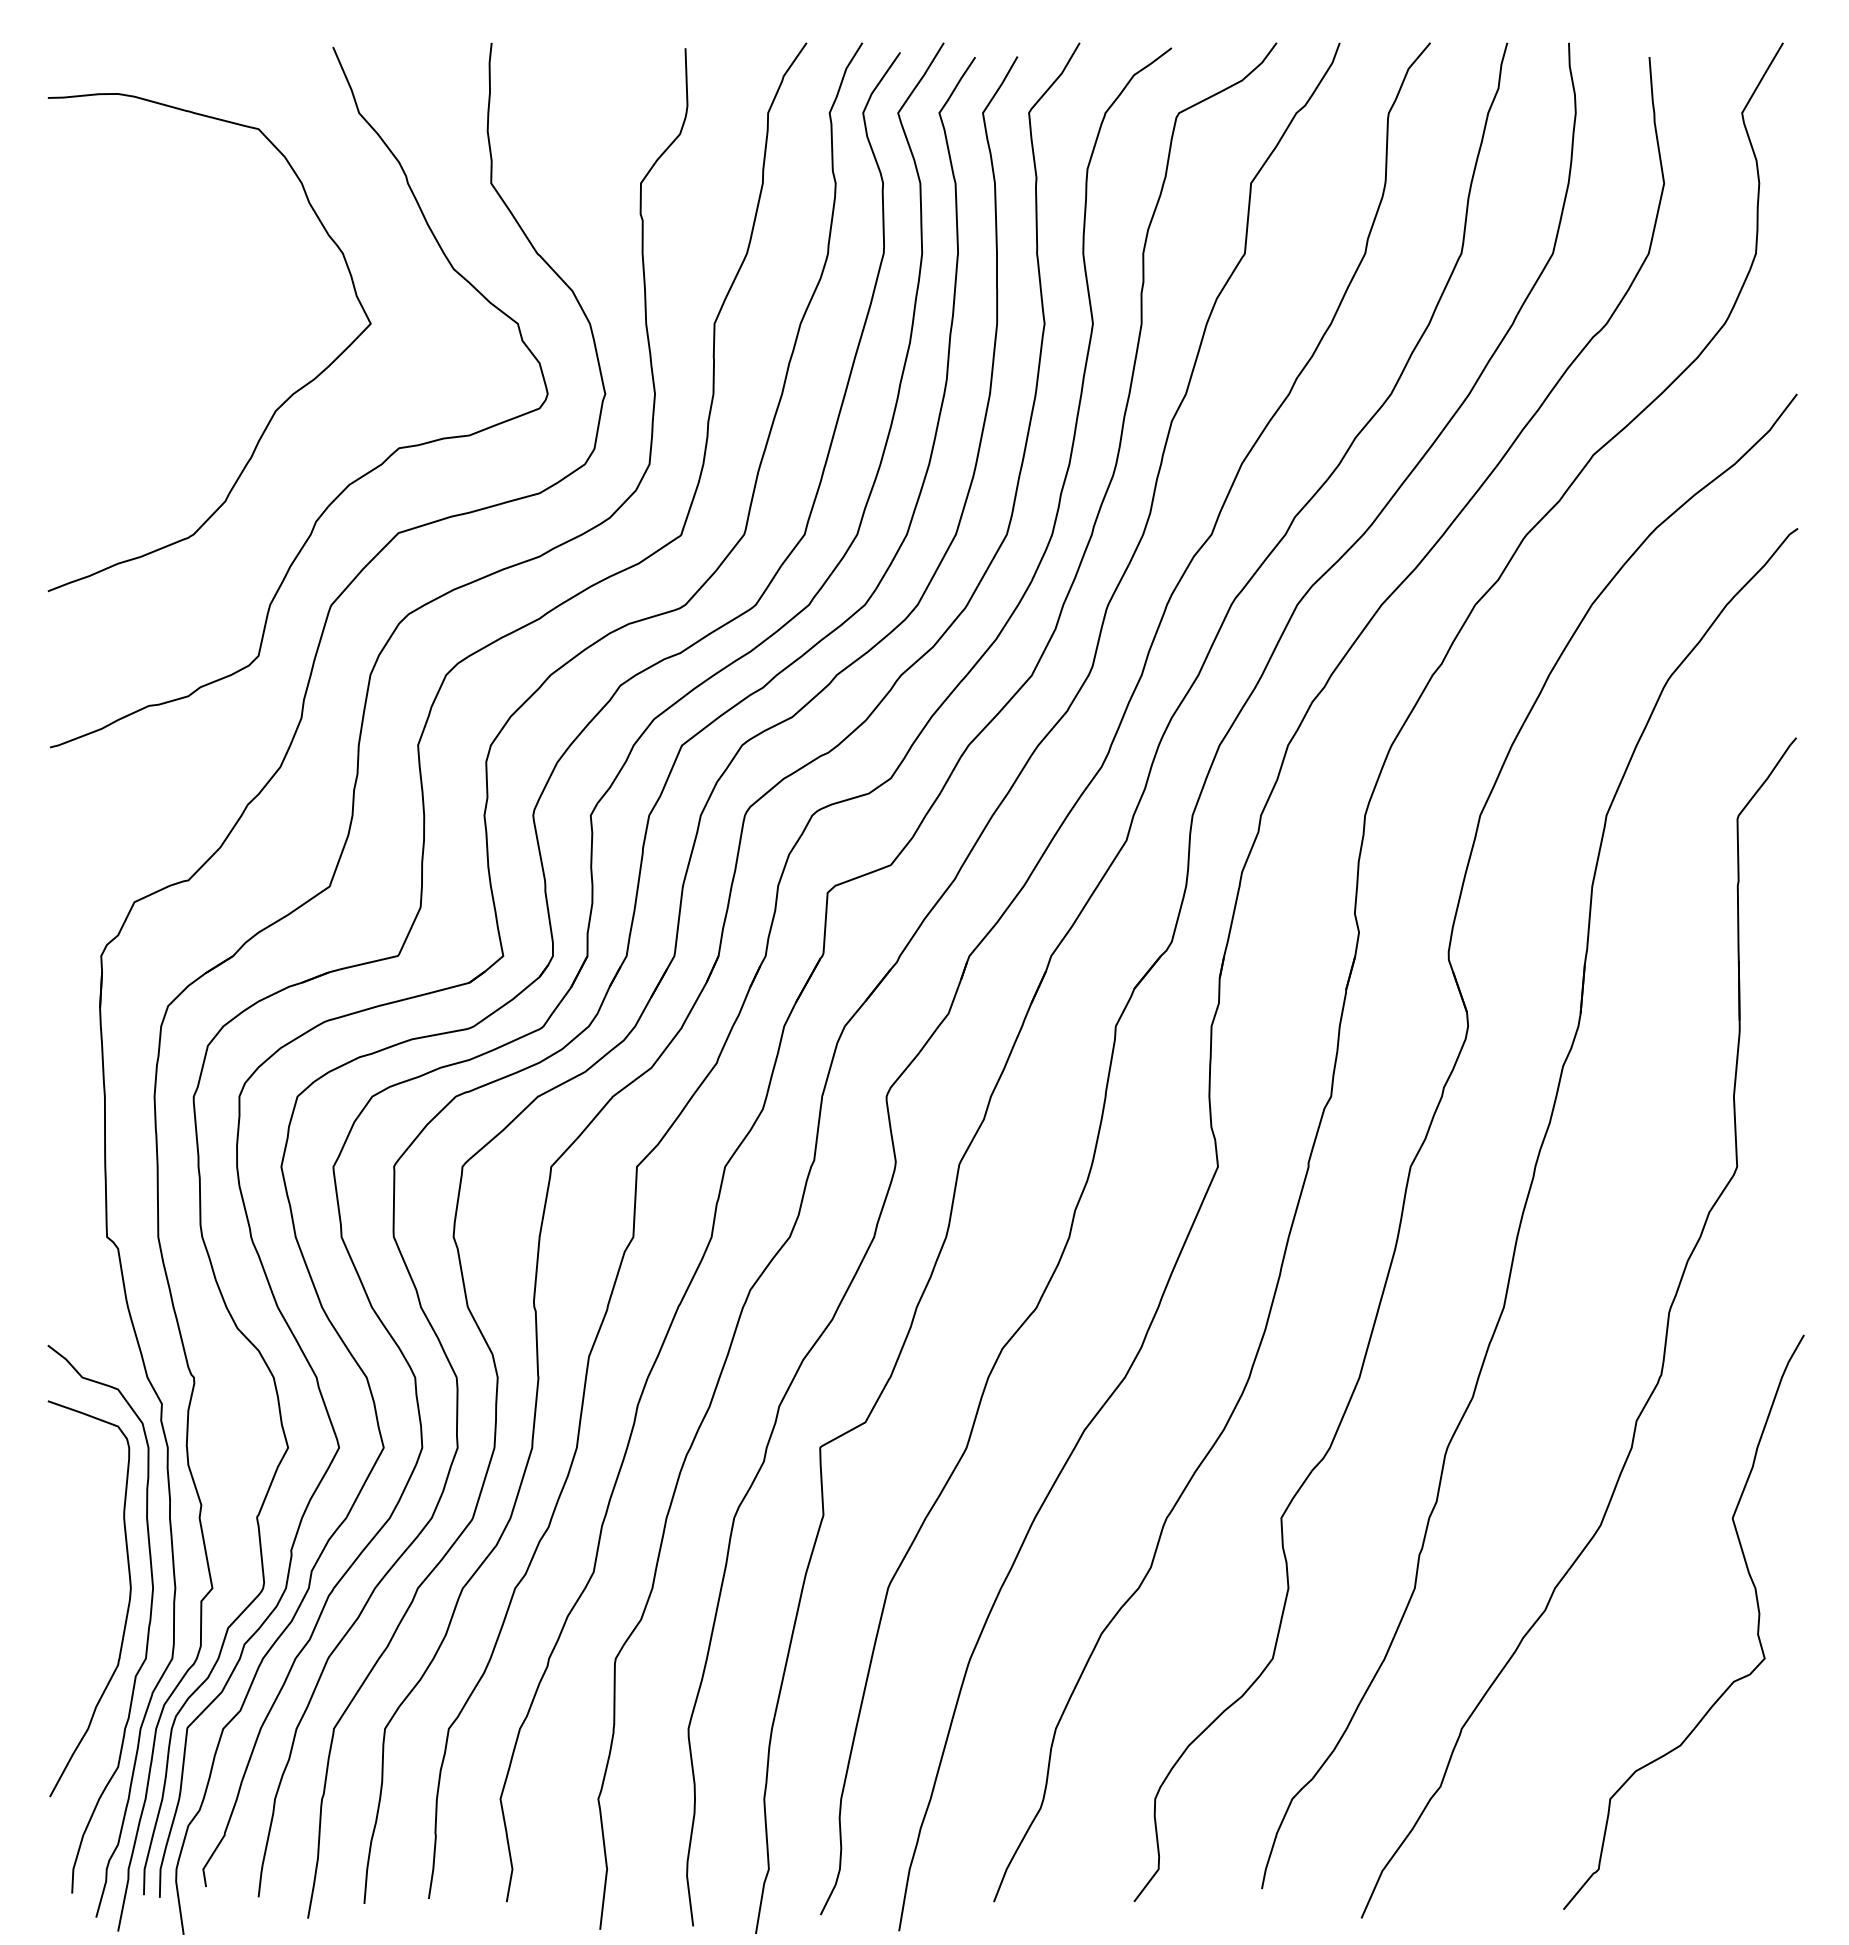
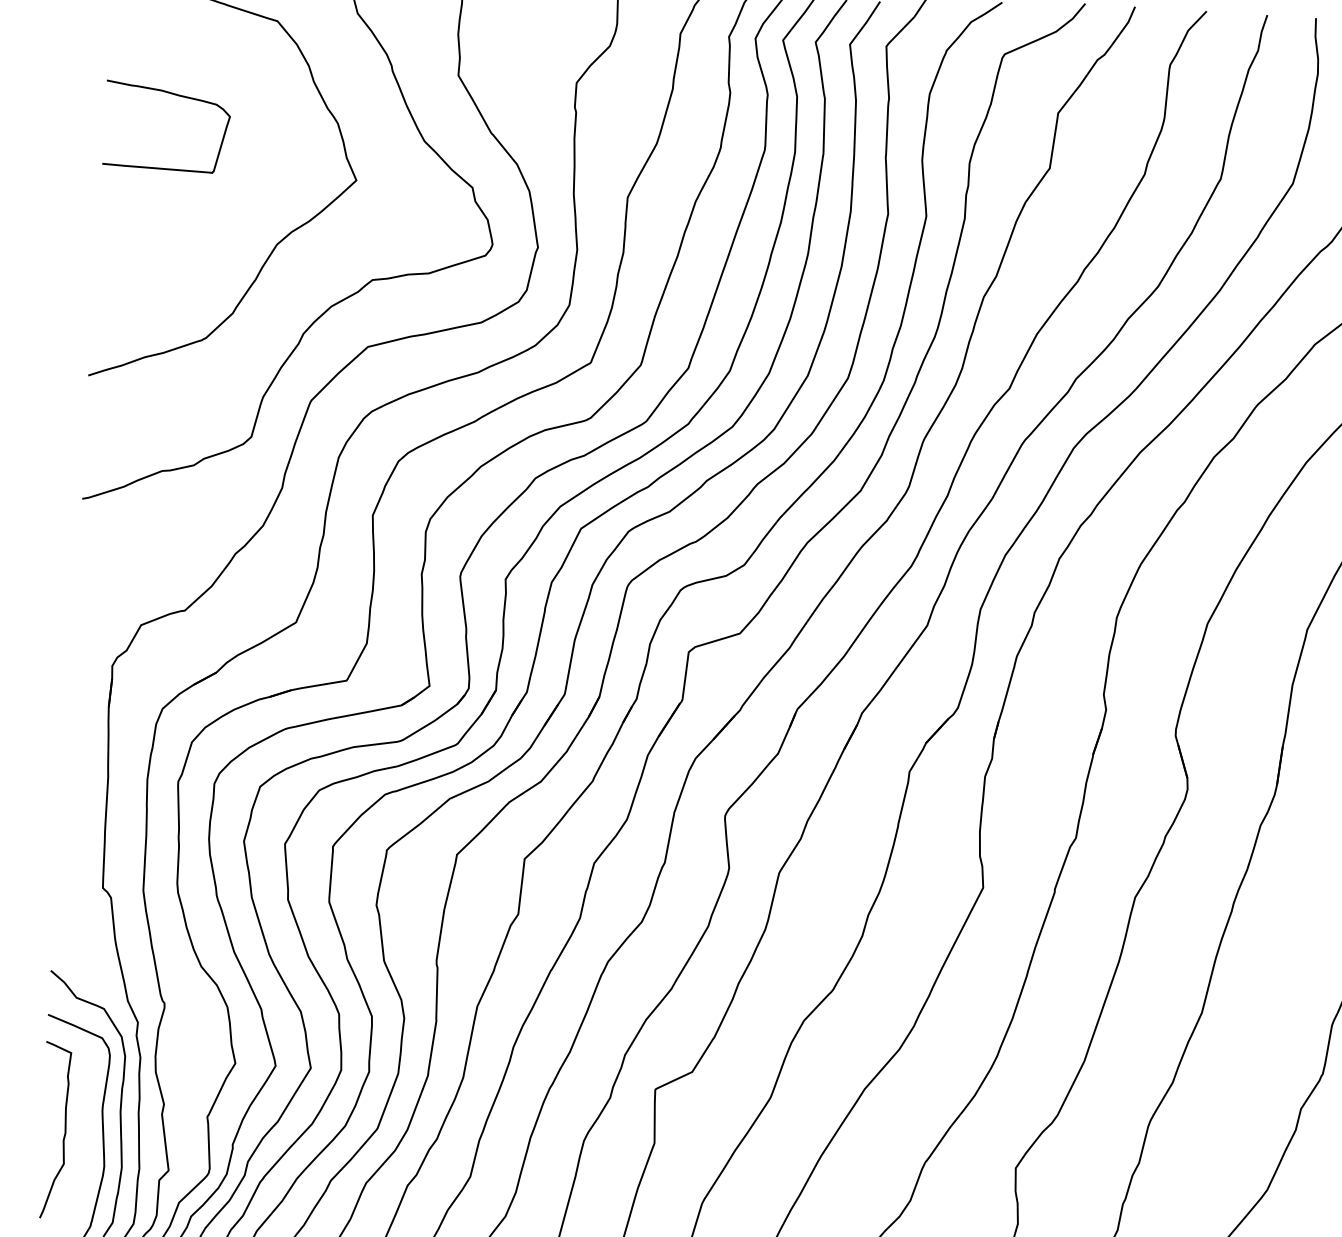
curve: (137, 231) -> (176, 95), added
curve: (78, 1546) -> (65, 1130), added

